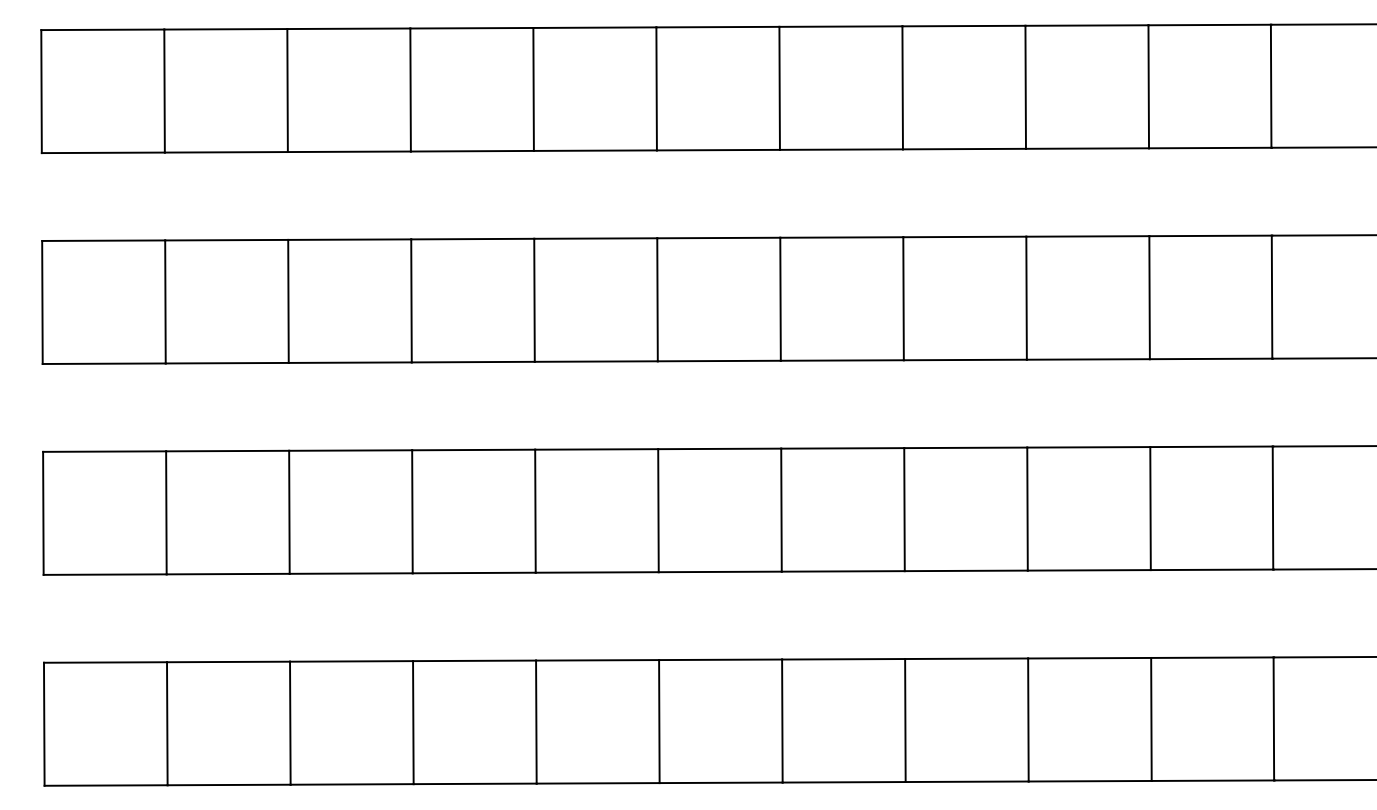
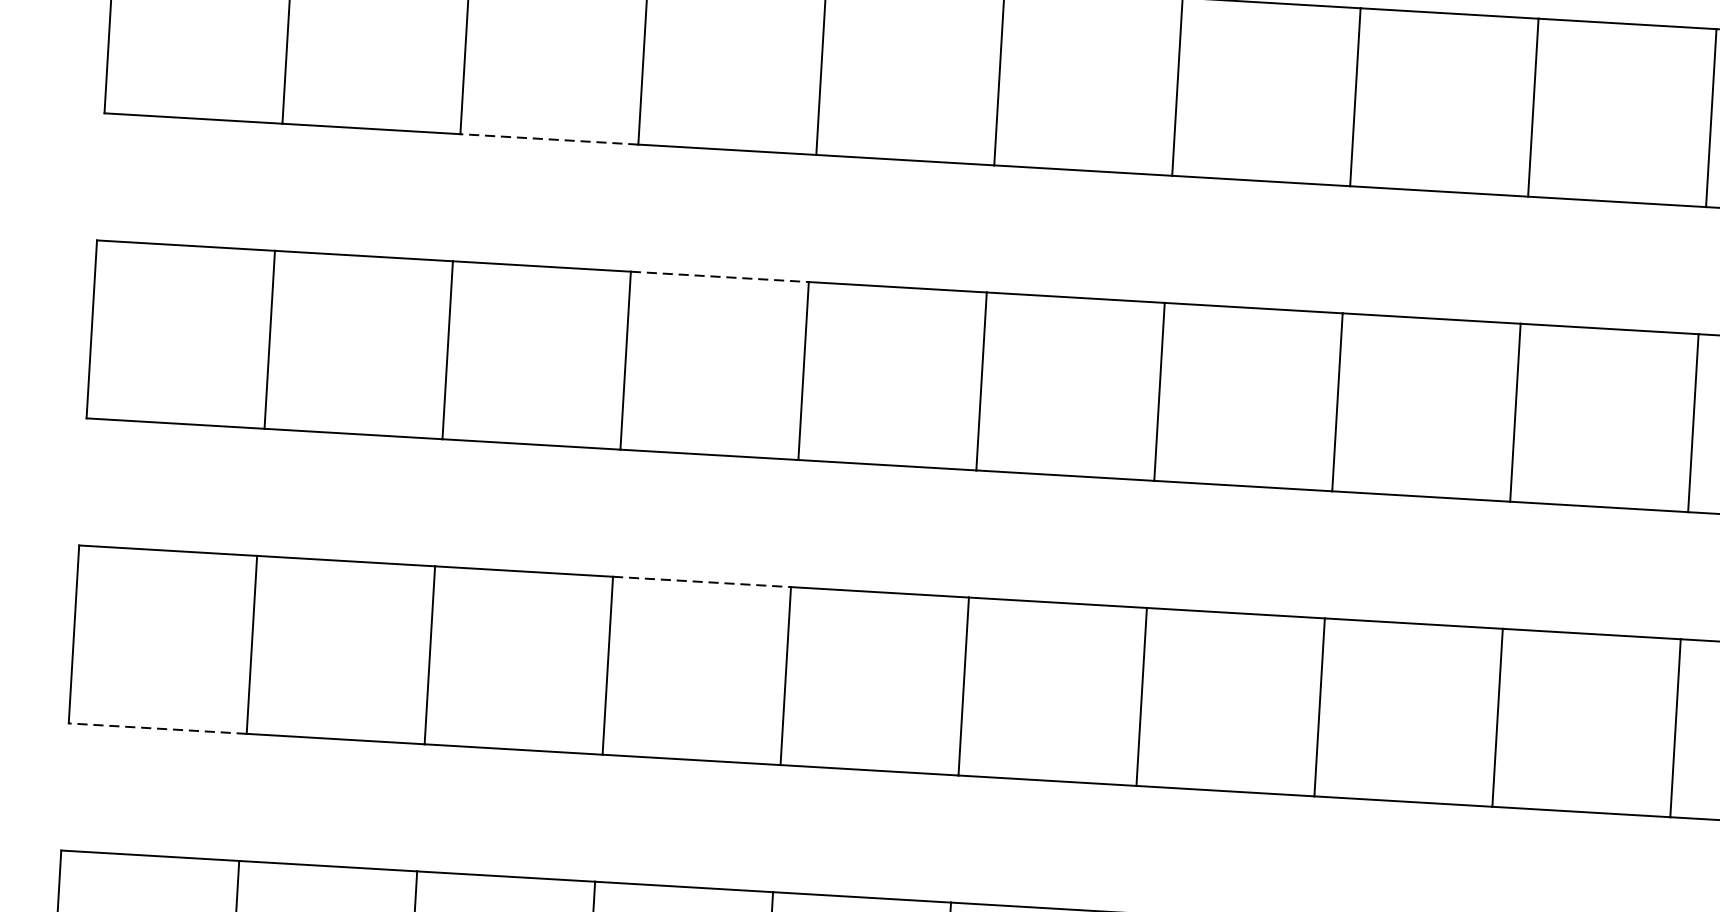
line: (349, 151) -> (549, 138), solid -> dashed
line: (472, 239) -> (719, 277), solid -> dashed
line: (473, 449) -> (701, 581), solid -> dashed
line: (105, 574) -> (158, 728), solid -> dashed

